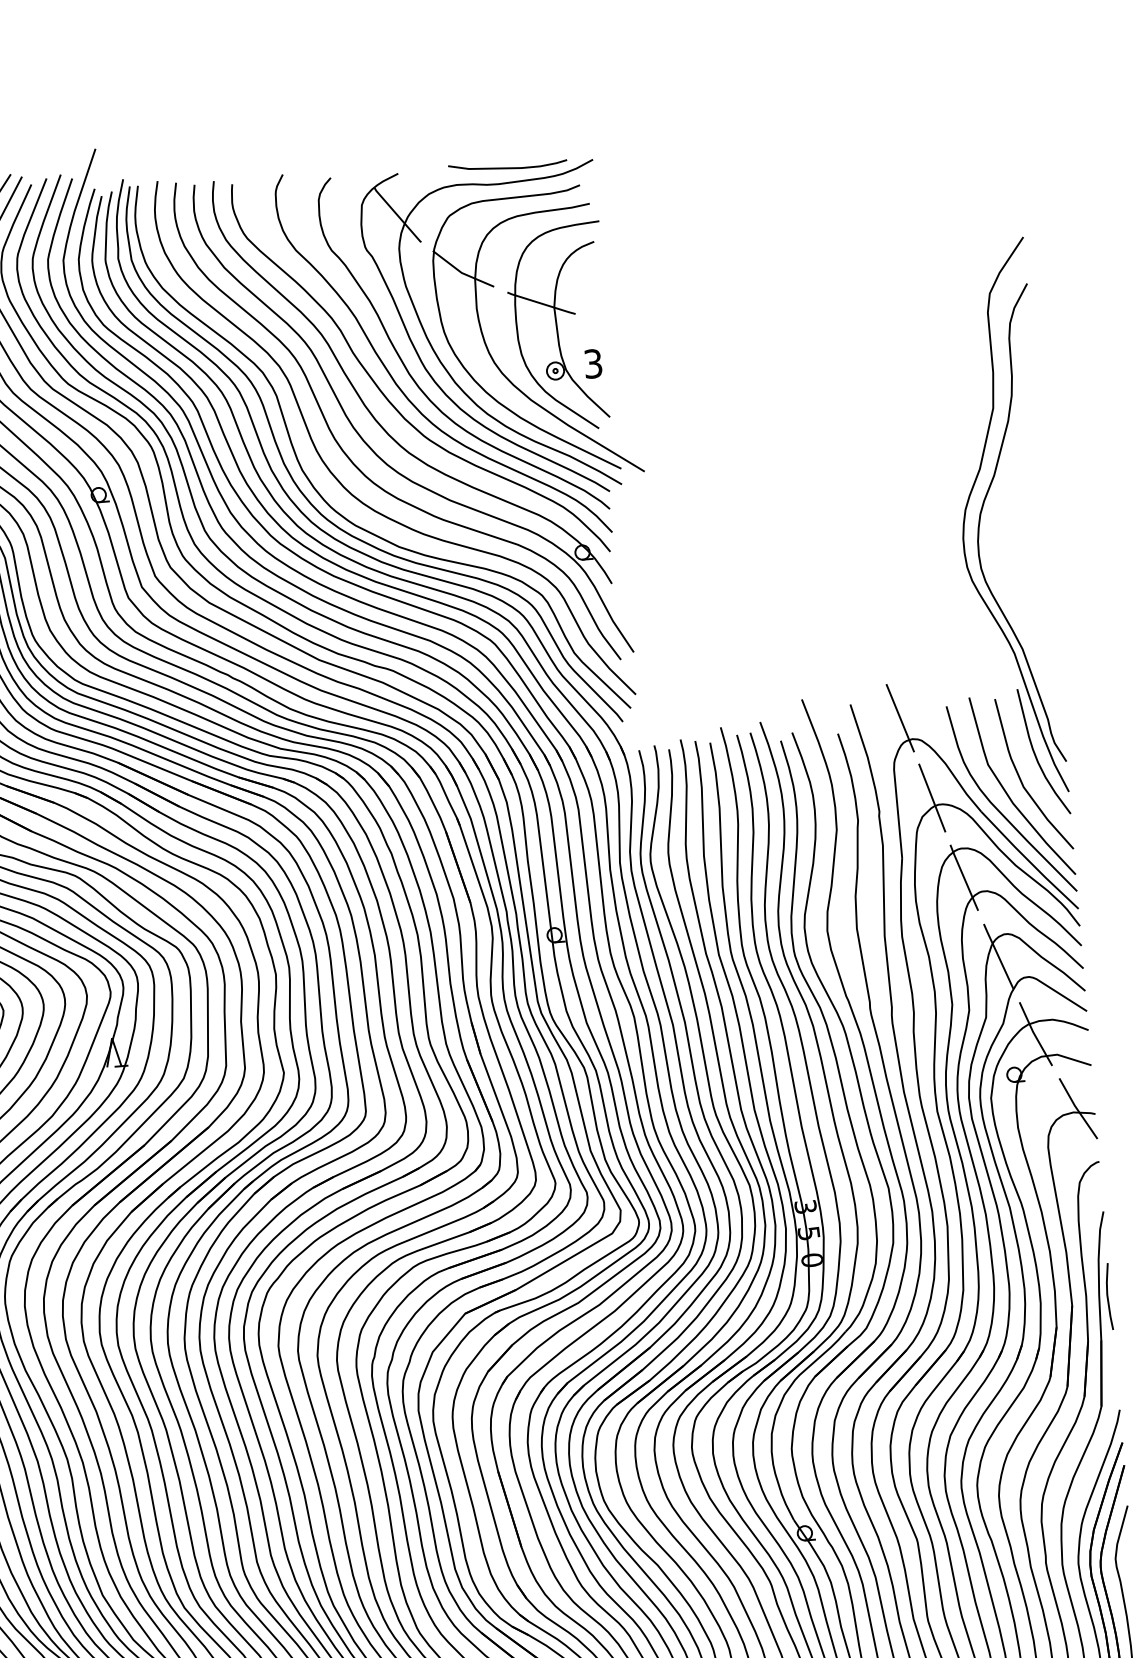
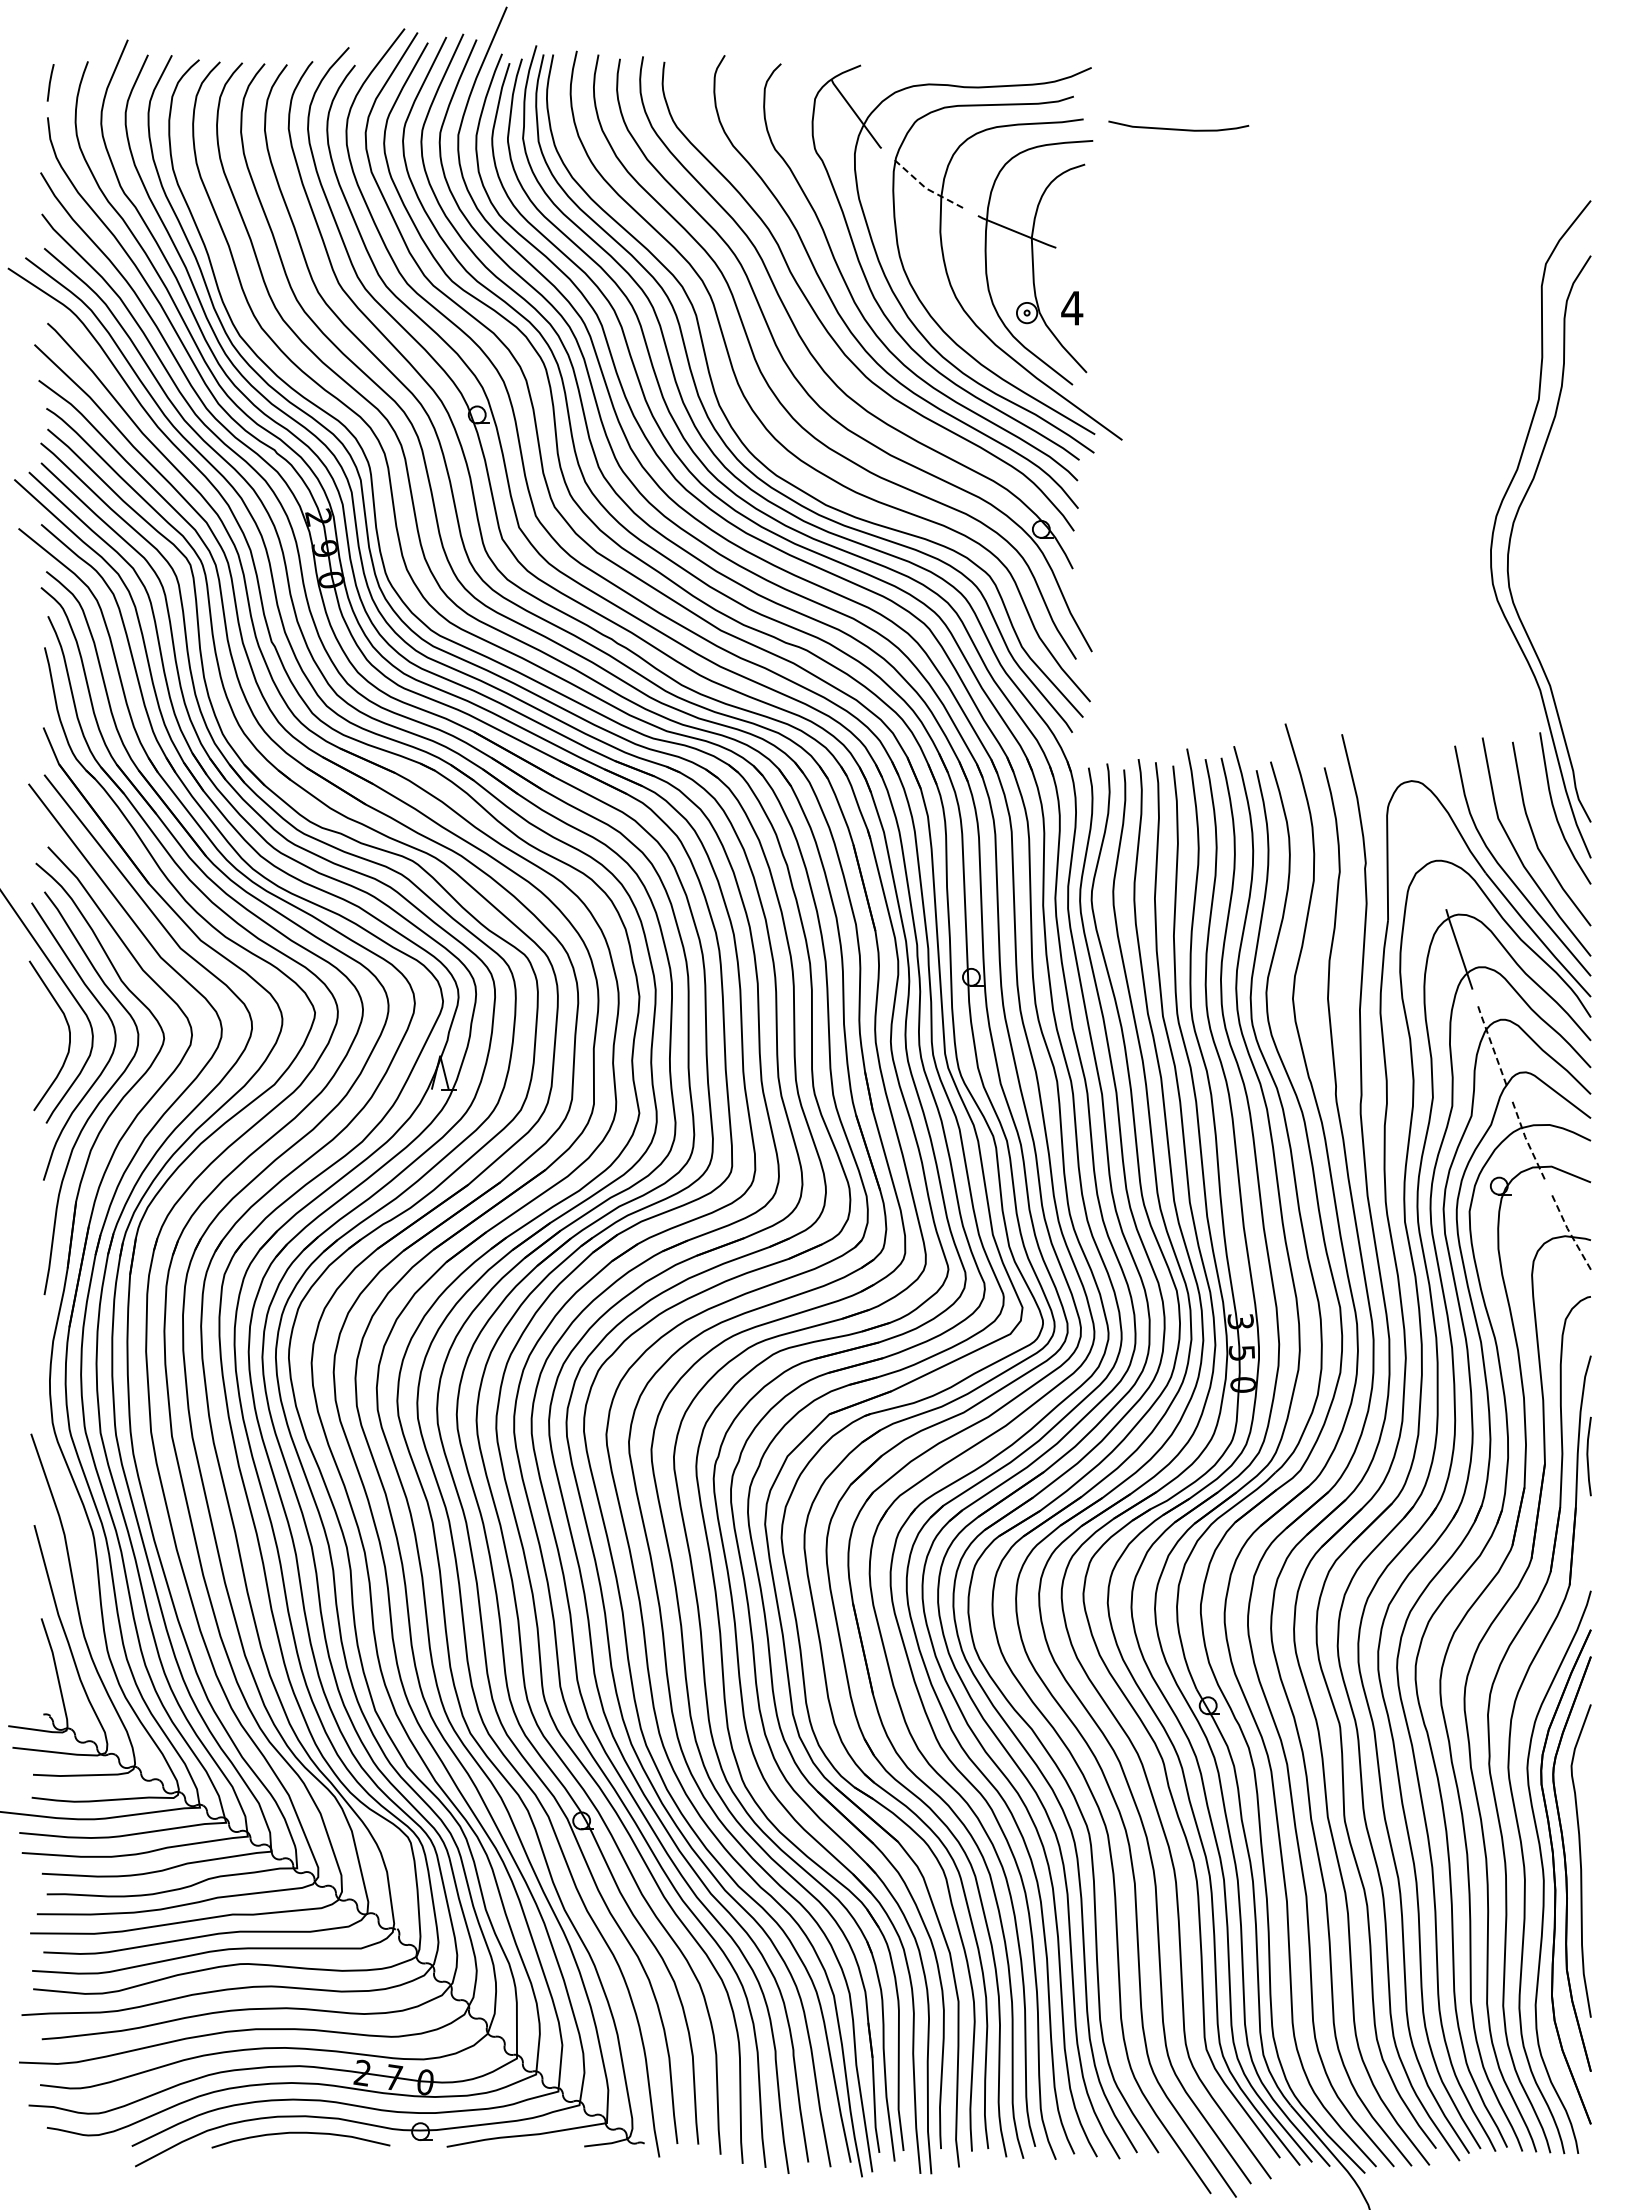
curve: (507, 167) -> (1178, 128), moved
line: (461, 272) -> (925, 187), solid -> dashed
text: (593, 363) -> (1072, 307), 3 -> 4
line: (900, 717) -> (1399, 754), removed
line: (932, 797) -> (1429, 851), removed
line: (998, 956) -> (1491, 1045), solid -> dashed
line: (1034, 1034) -> (1526, 1140), solid -> dashed
line: (1076, 1109) -> (1569, 1232), solid -> dashed

